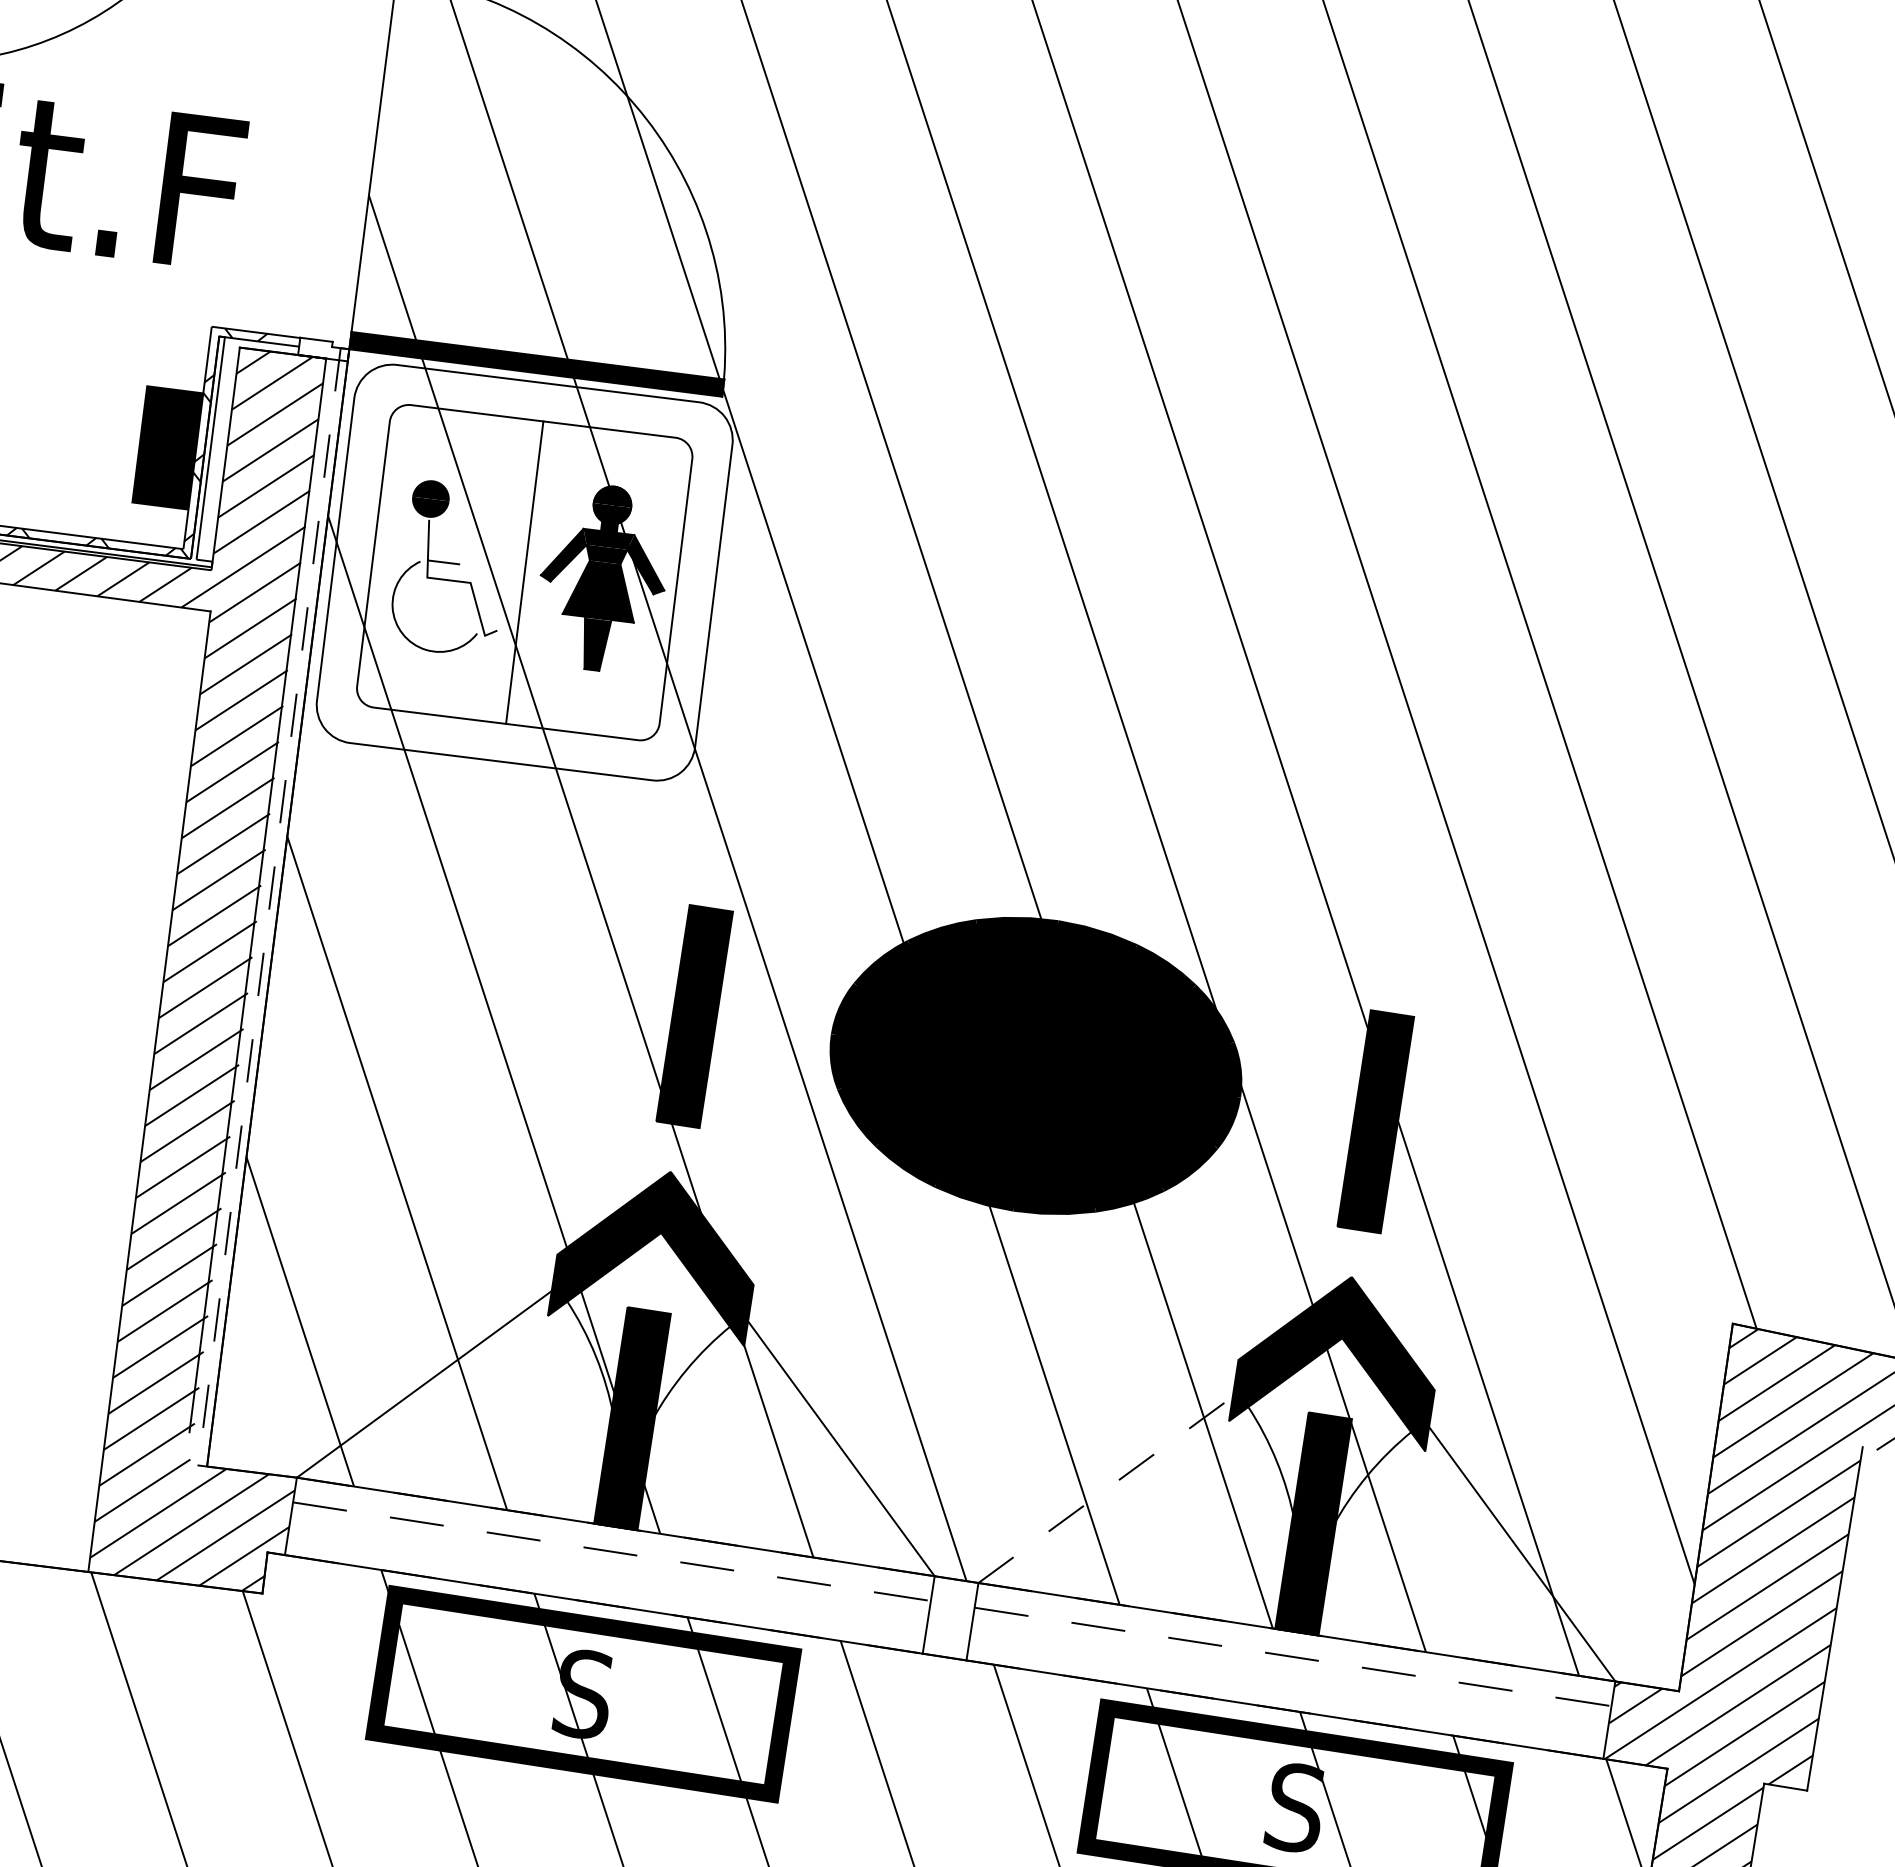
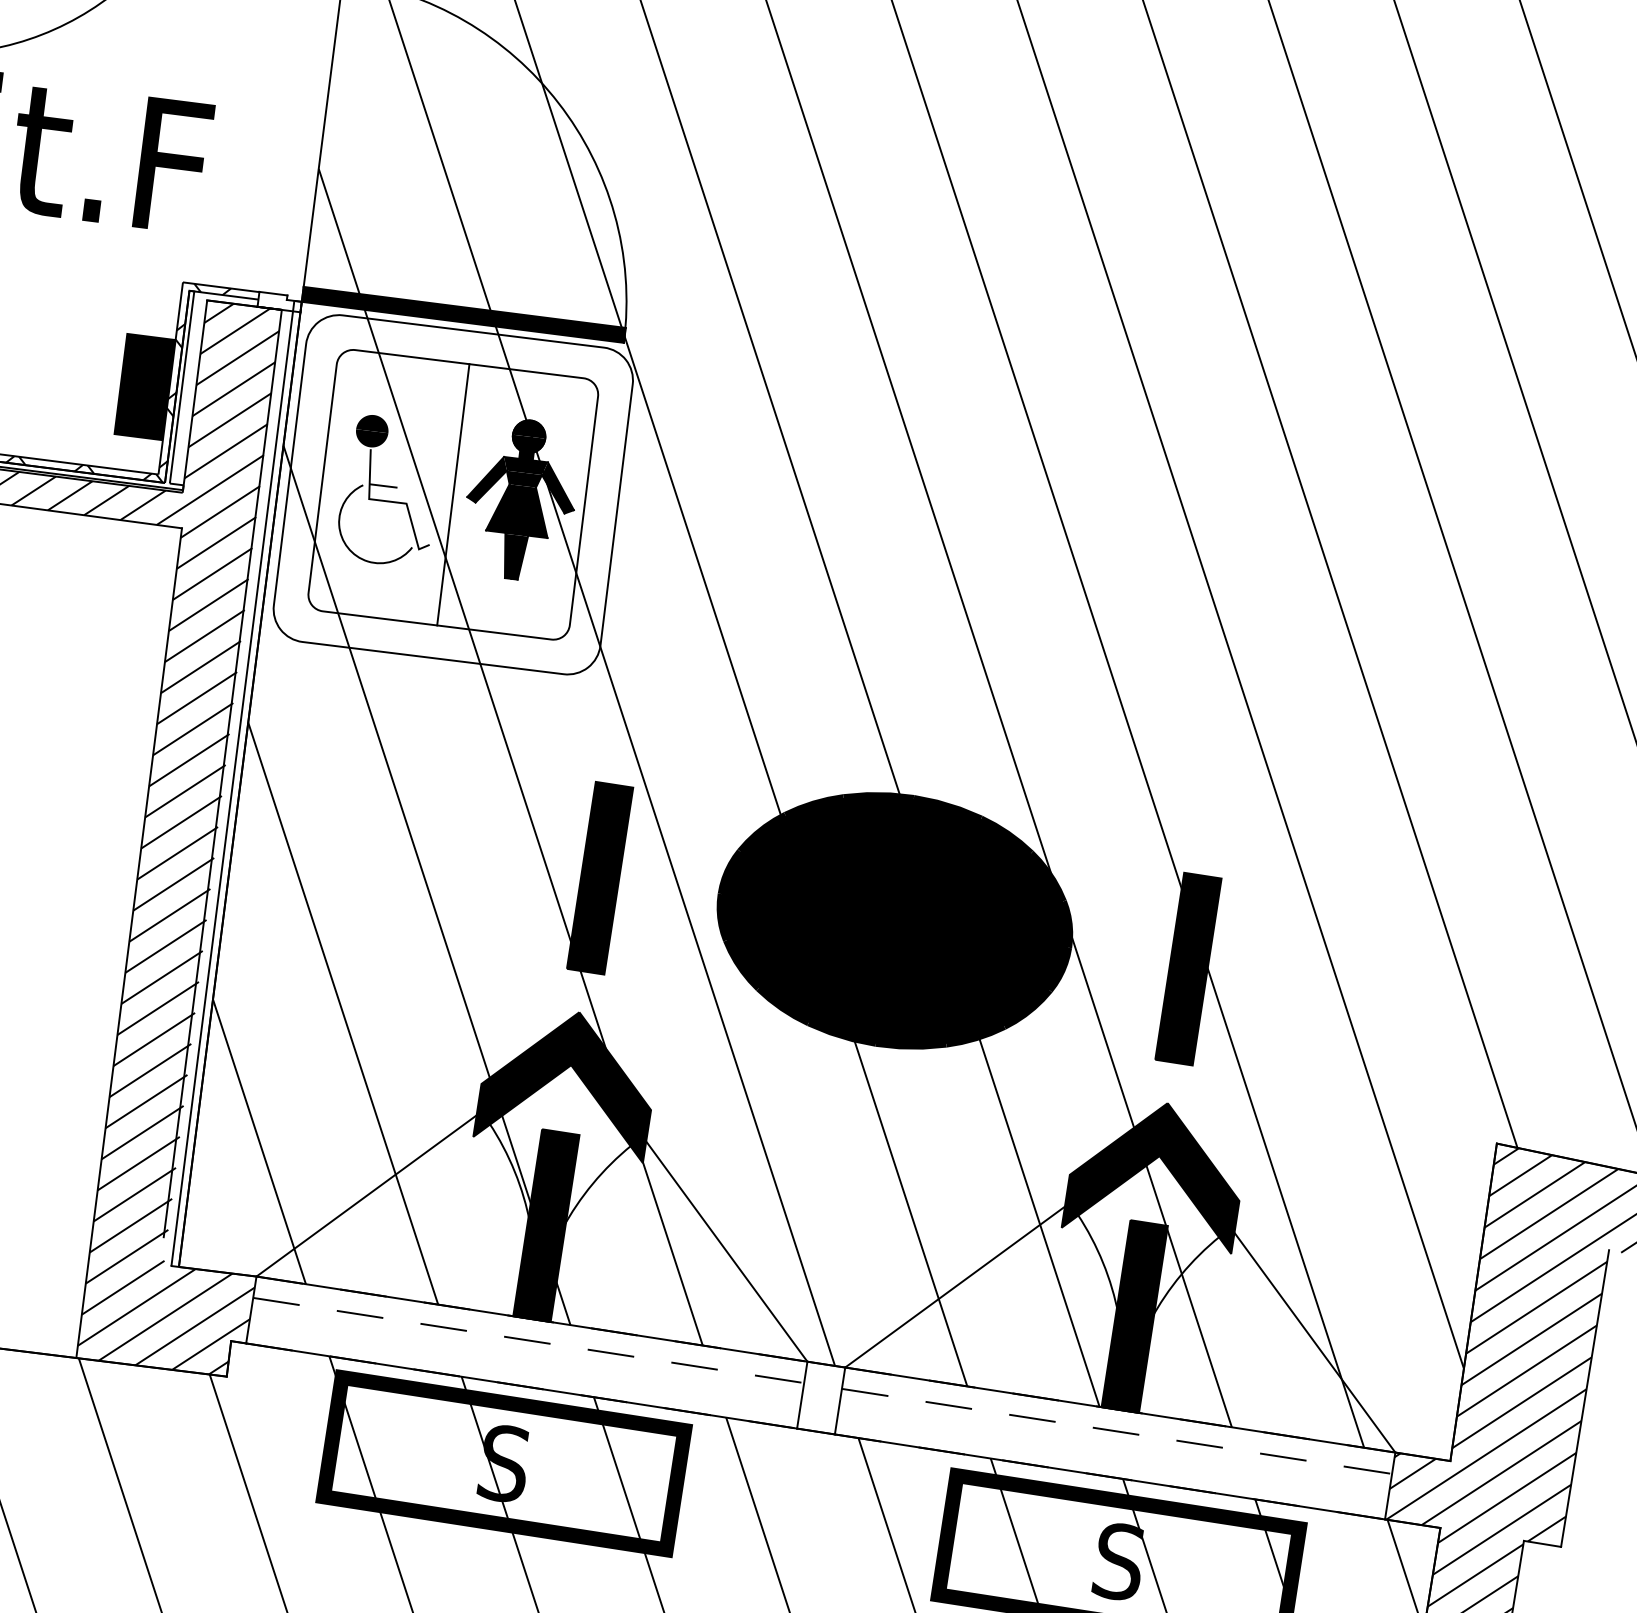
line: (269, 907) -> (232, 784), dashed -> solid
line: (1108, 1487) -> (957, 1285), dashed -> solid

